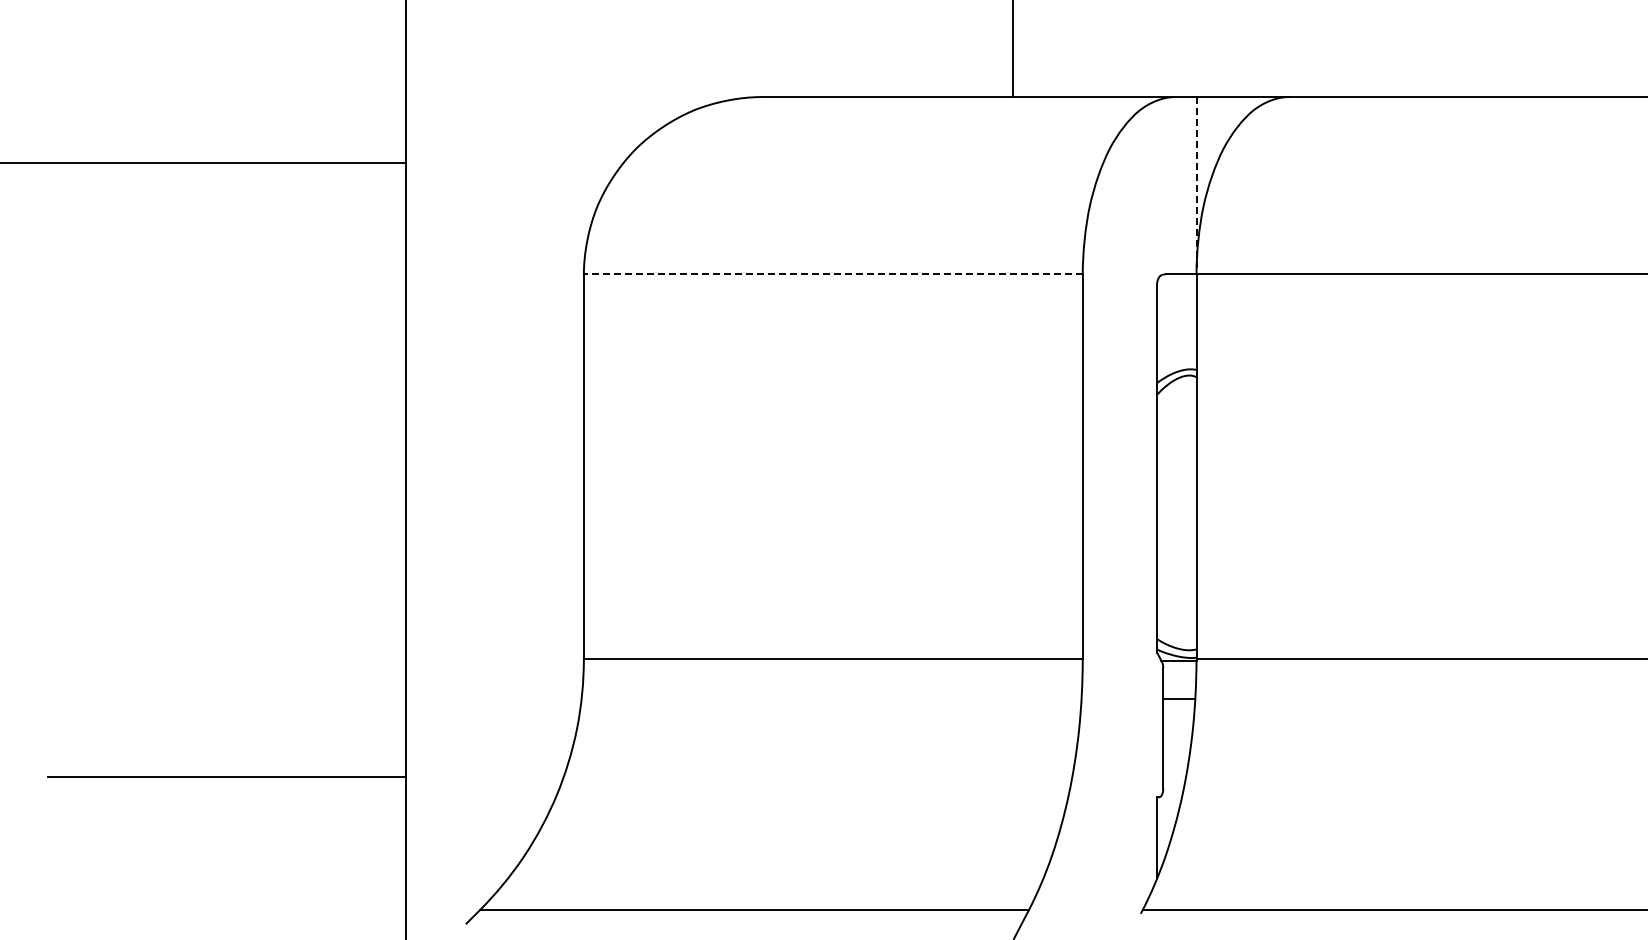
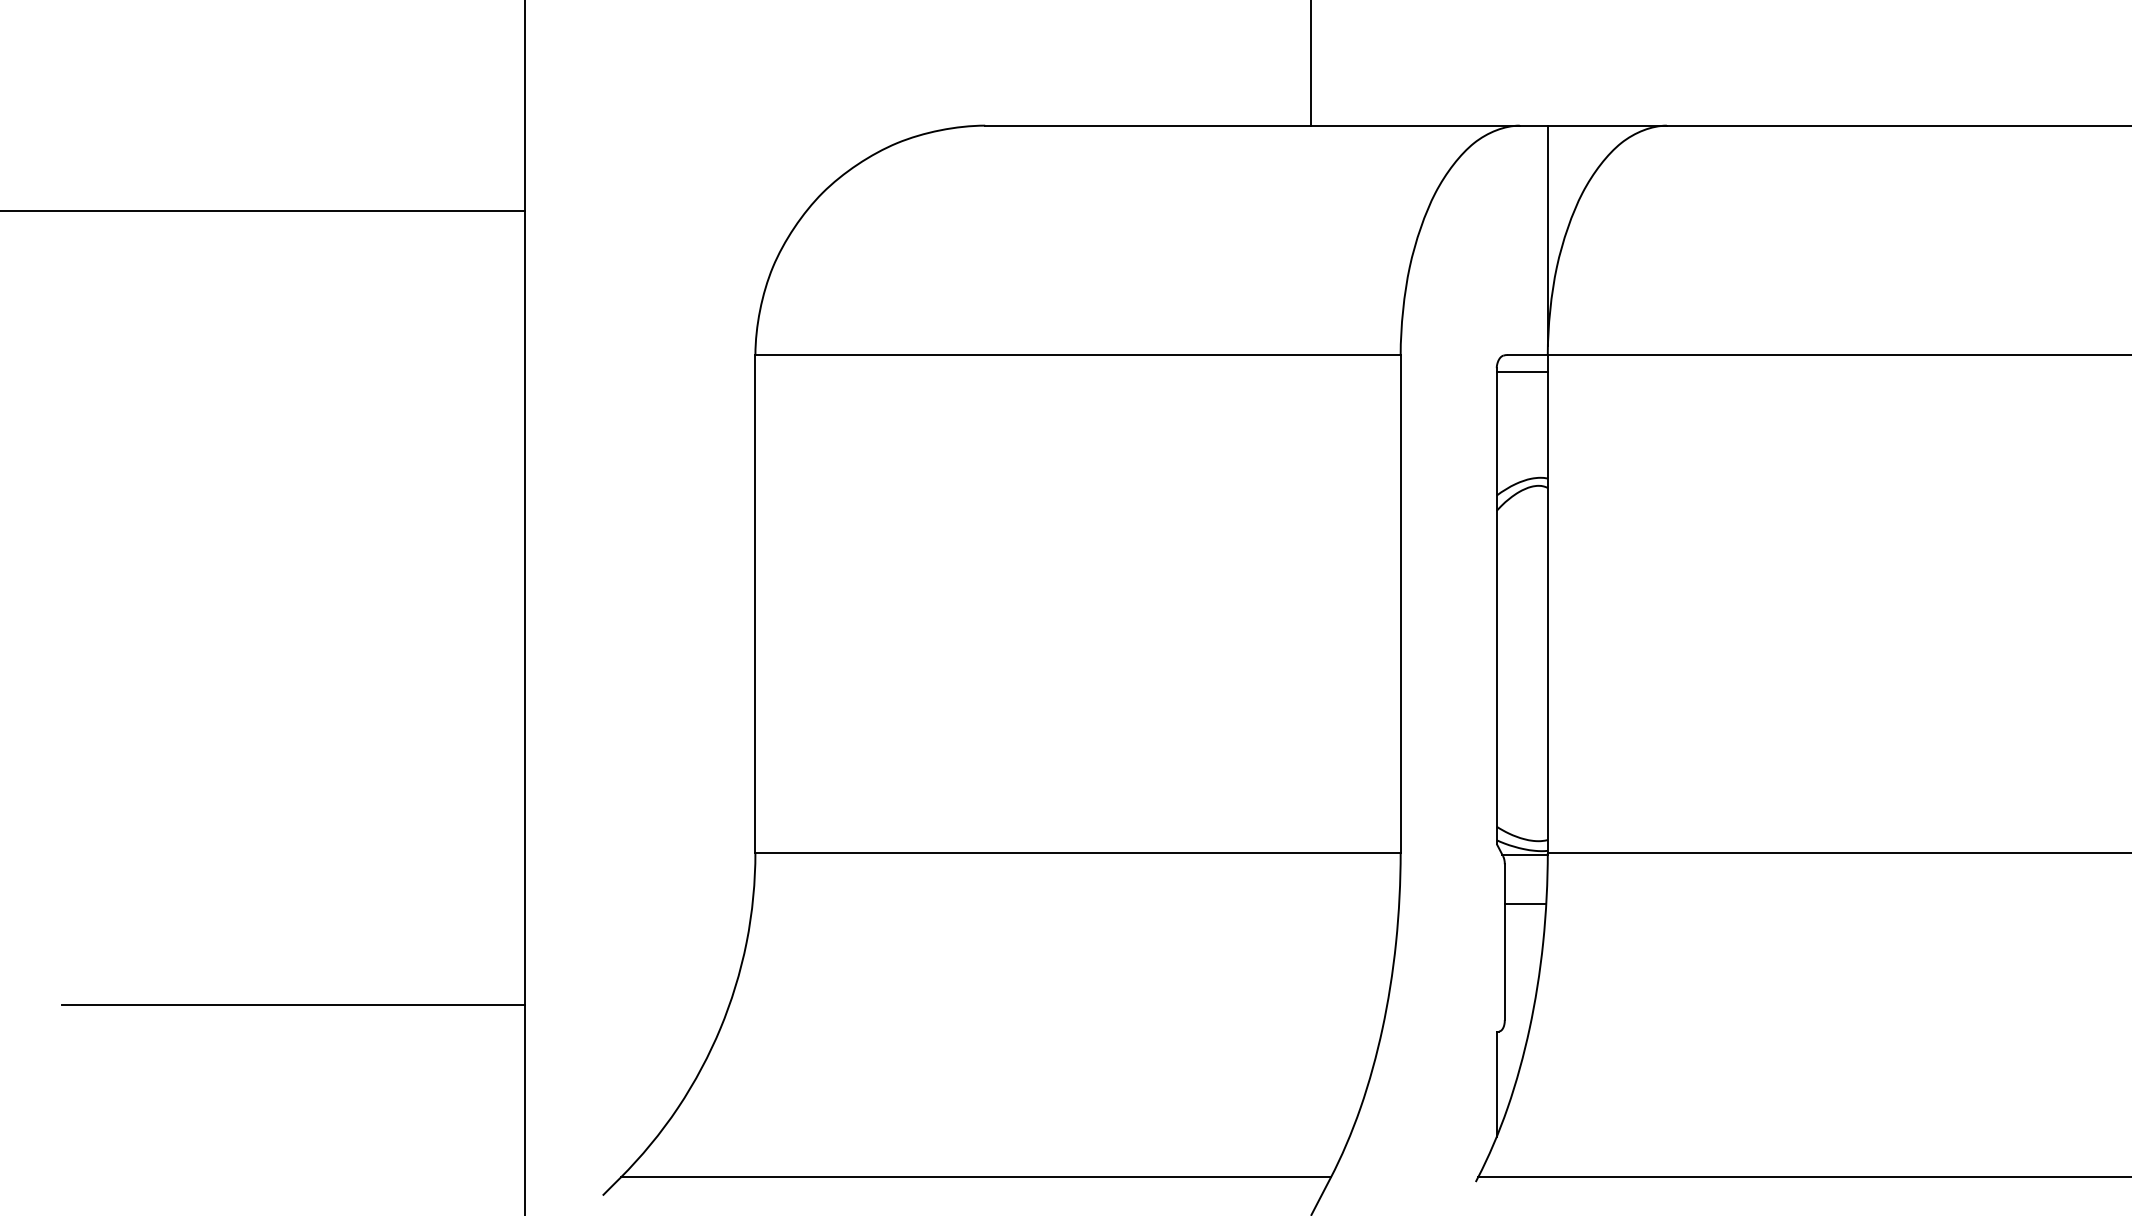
line: (1196, 182) -> (1547, 236), dashed -> solid
line: (832, 274) -> (1076, 355), dashed -> solid
line: (1176, 287) -> (1521, 371), added

